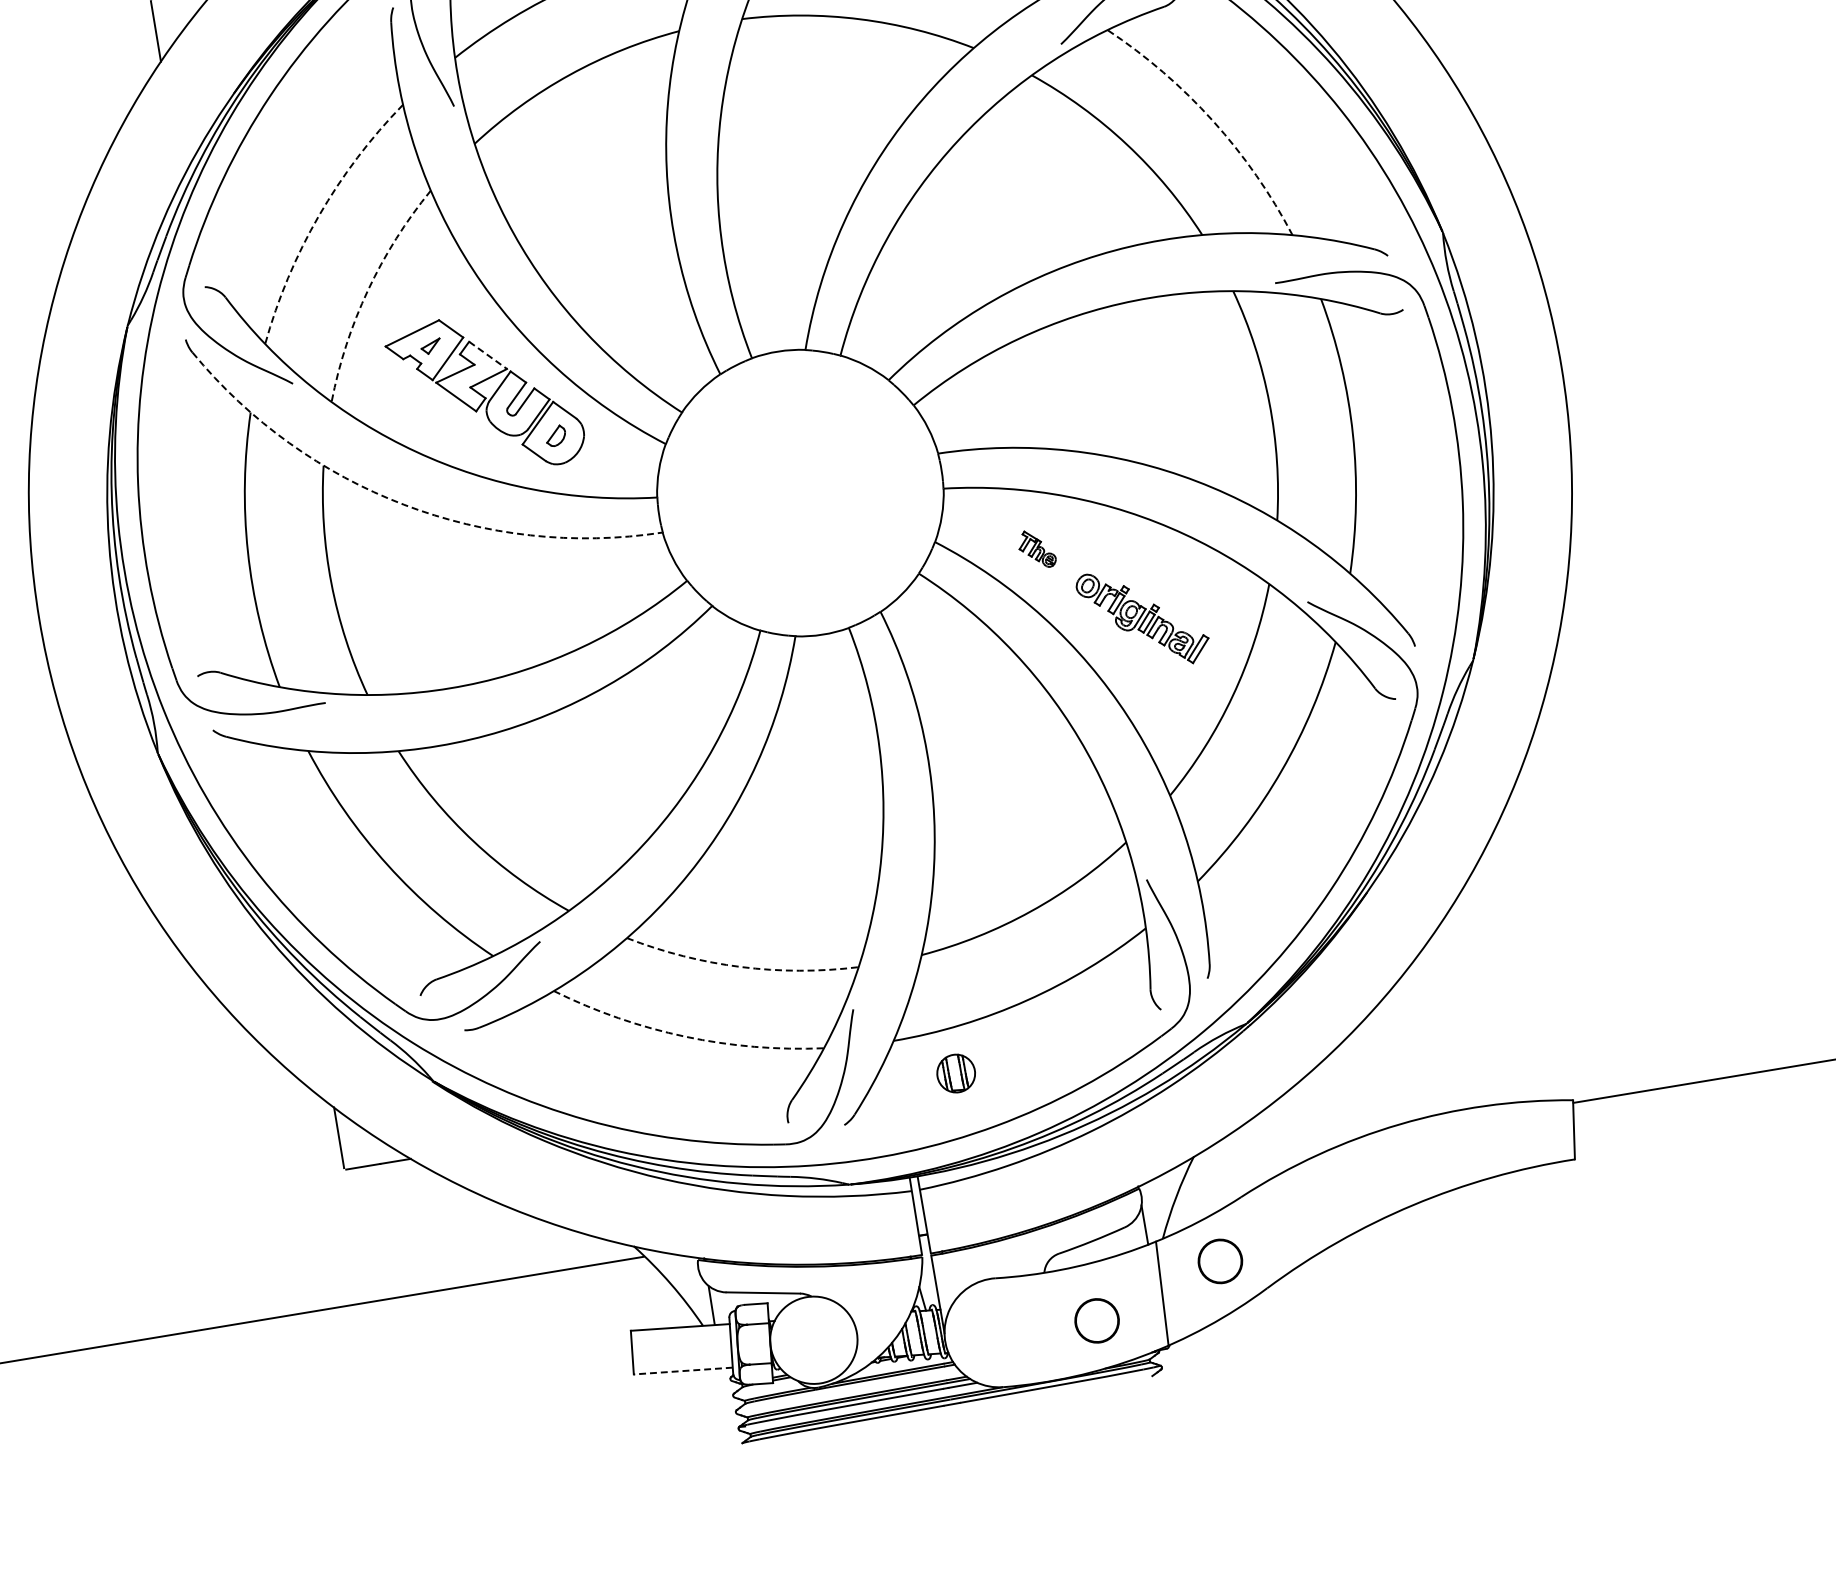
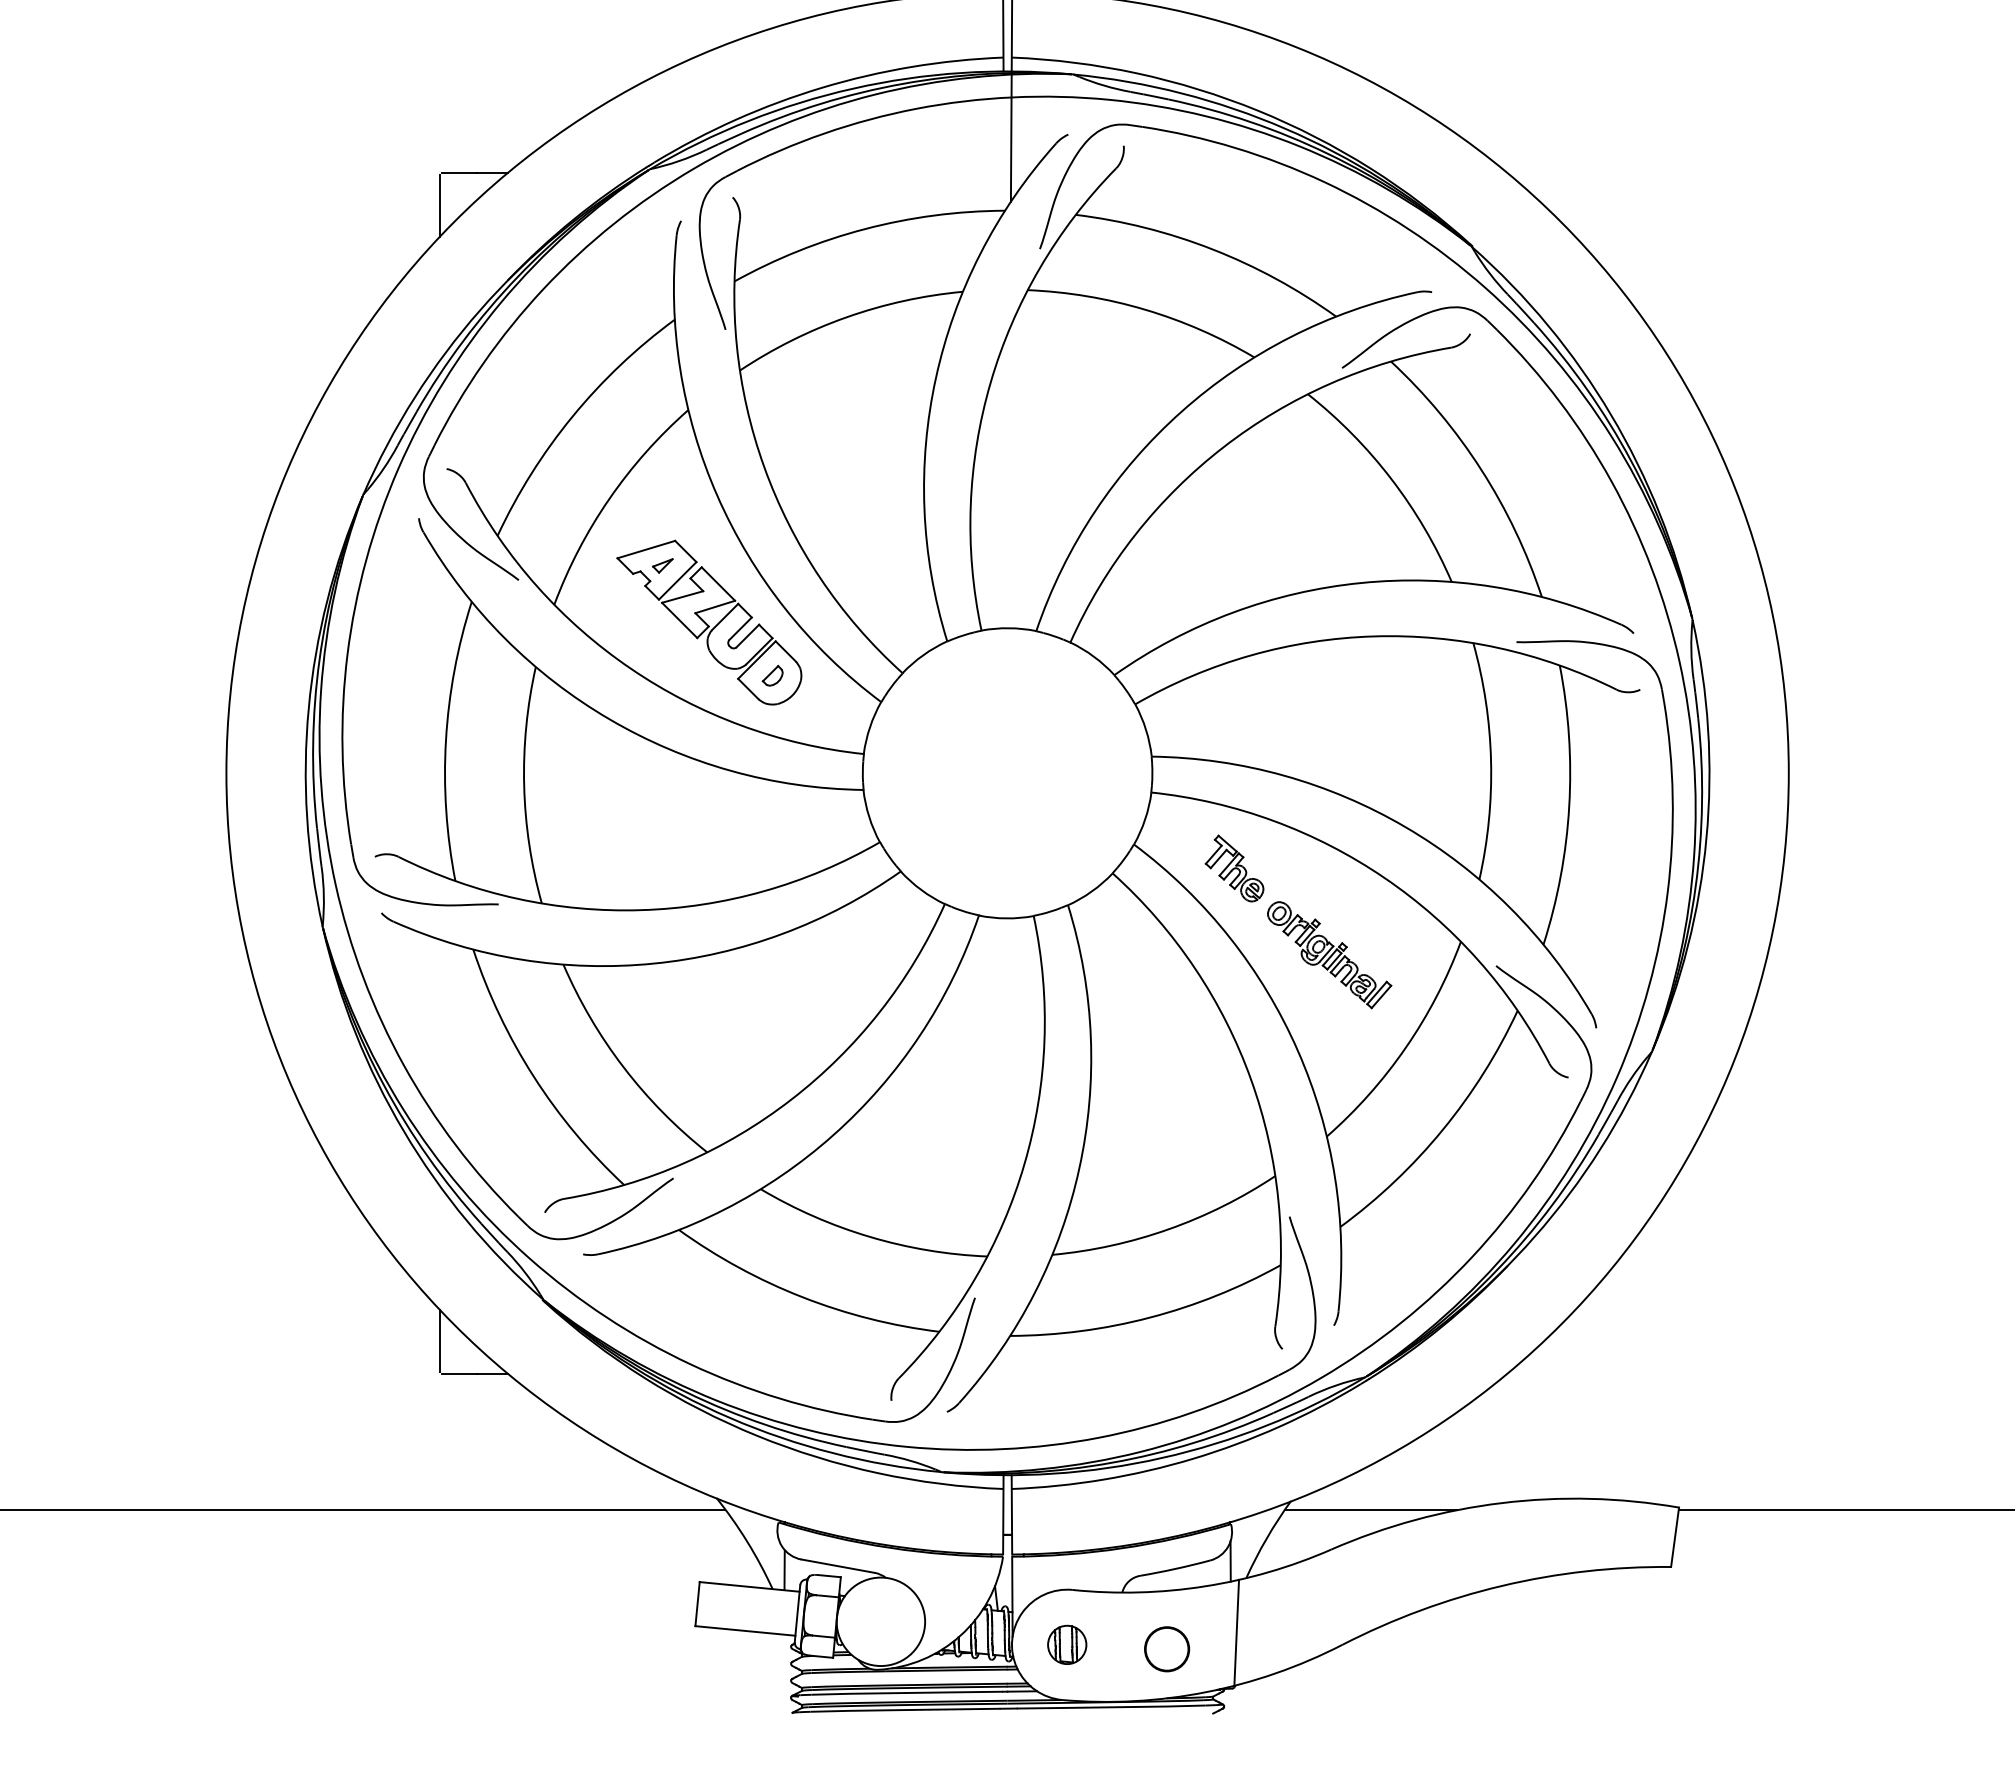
arc: (1213, 120) -> (1481, 469), dashed -> solid
arc: (318, 215) -> (572, 416), dashed -> solid
arc: (368, 290) -> (609, 499), dashed -> solid
line: (488, 355) -> (718, 584), dashed -> solid
arc: (403, 504) -> (609, 719), dashed -> solid
part: (1036, 549) -> (1234, 868), size x1.67
arc: (740, 966) -> (869, 1236), dashed -> solid
arc: (685, 1036) -> (802, 1297), dashed -> solid
part: (956, 1073) -> (1067, 1644), moved
line: (1272, 1152) -> (1370, 1510), added
circle: (1220, 1261) -> (1300, 1610), removed
line: (682, 1370) -> (744, 1630), dashed -> solid

